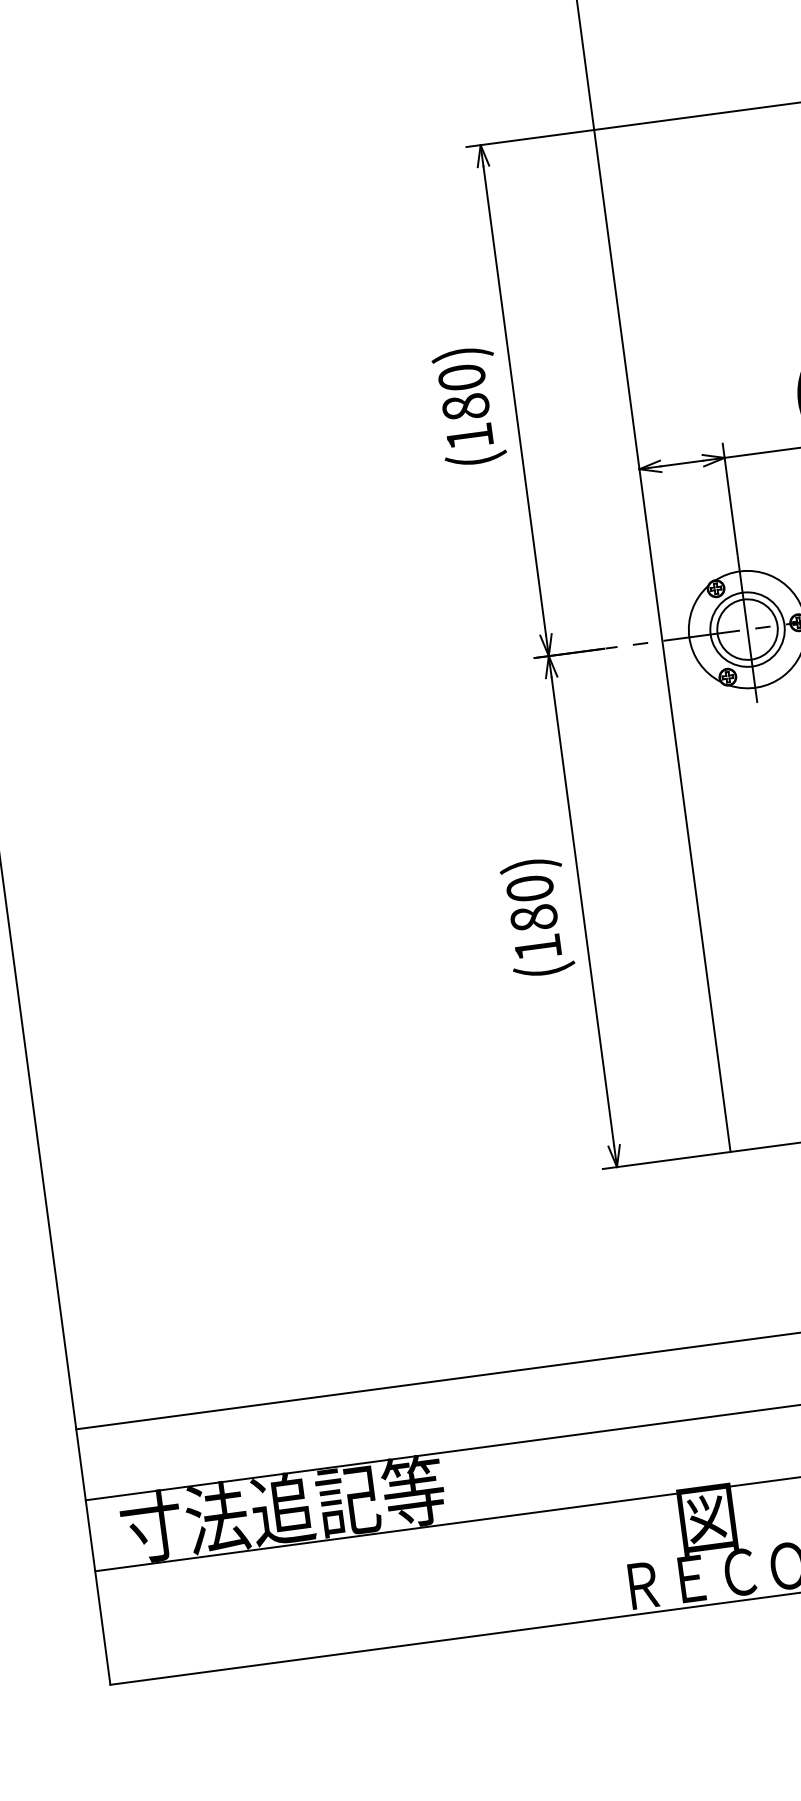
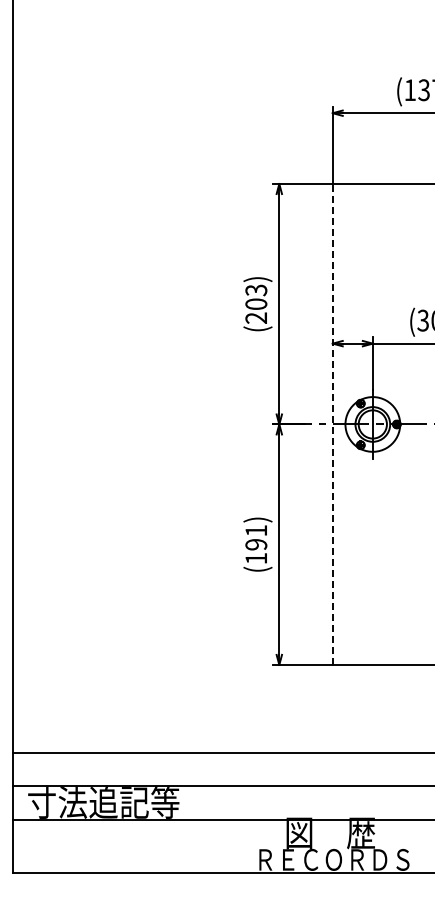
text: (466, 405) -> (256, 303), (180) -> (203)
line: (661, 639) -> (332, 423), solid -> dashed
text: (532, 902) -> (256, 537), (180) -> (191)

